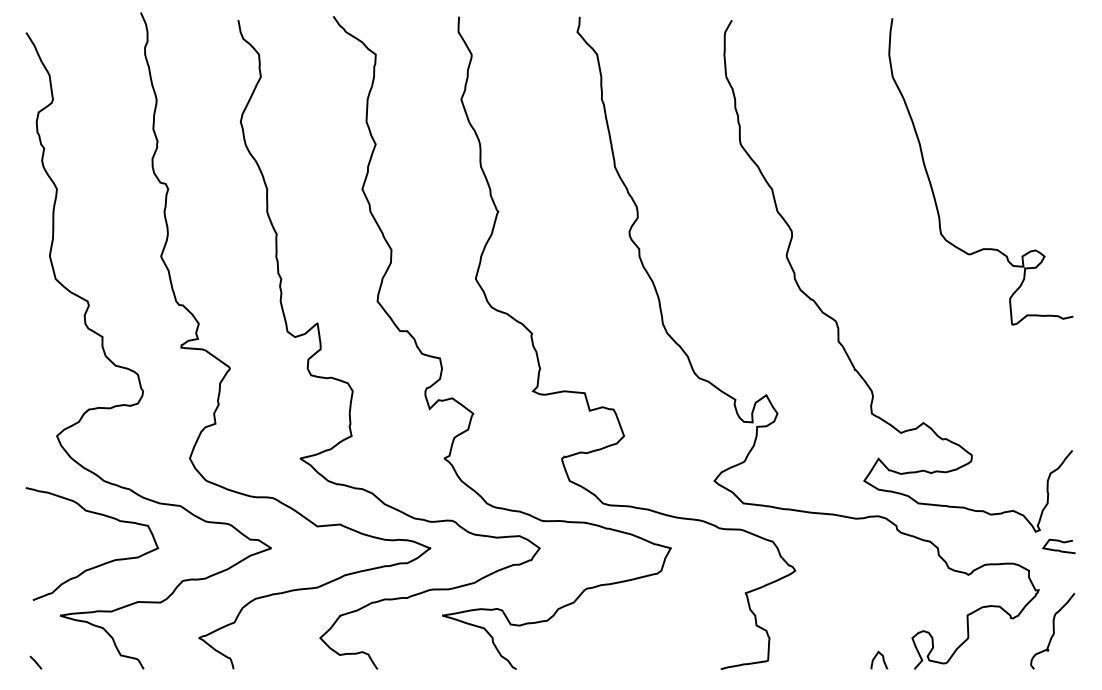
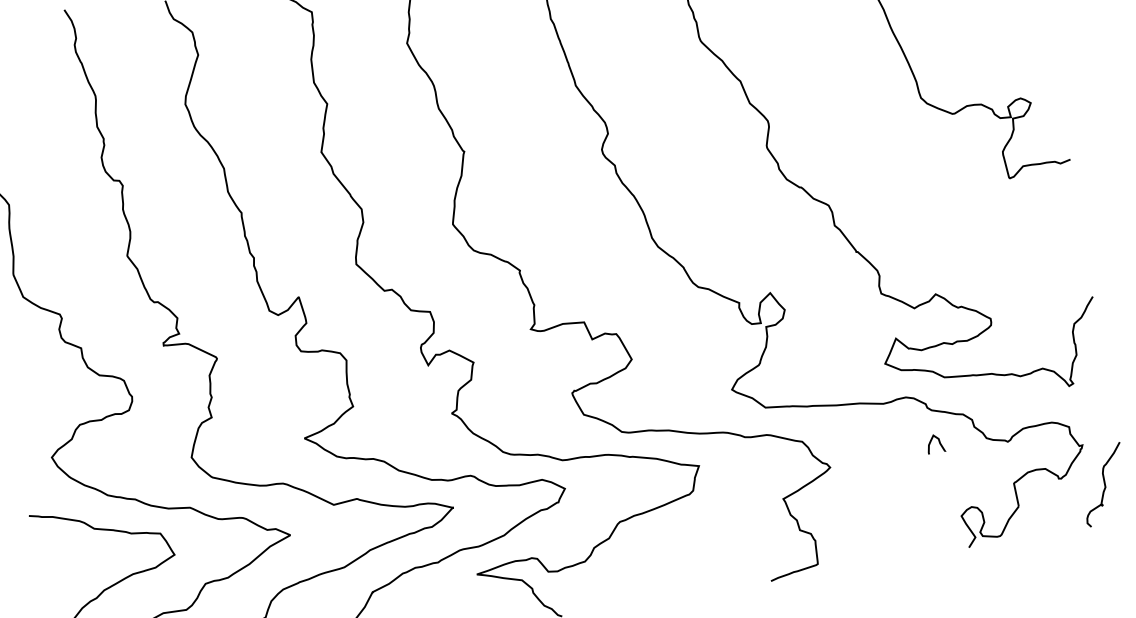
curve: (1058, 549) -> (1095, 400), removed
curve: (882, 659) -> (938, 442), moved

